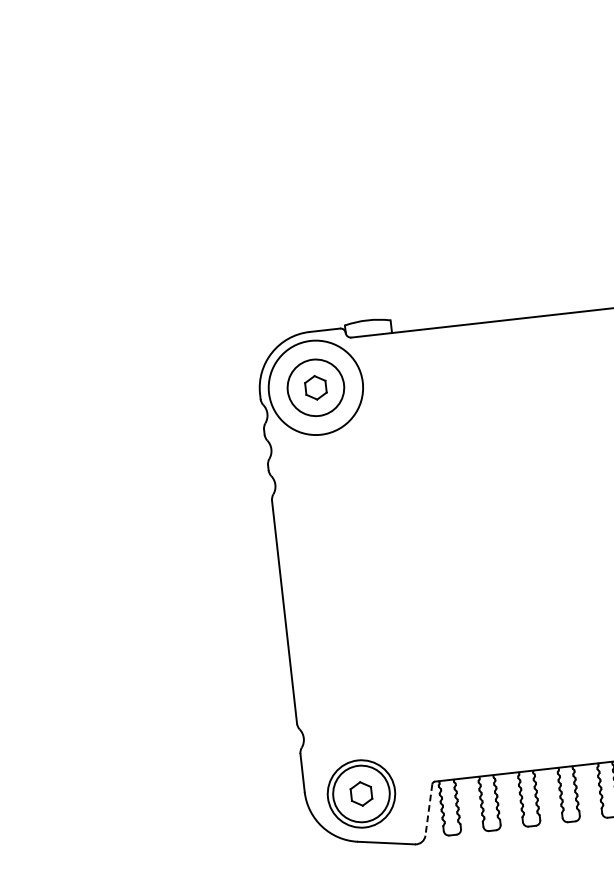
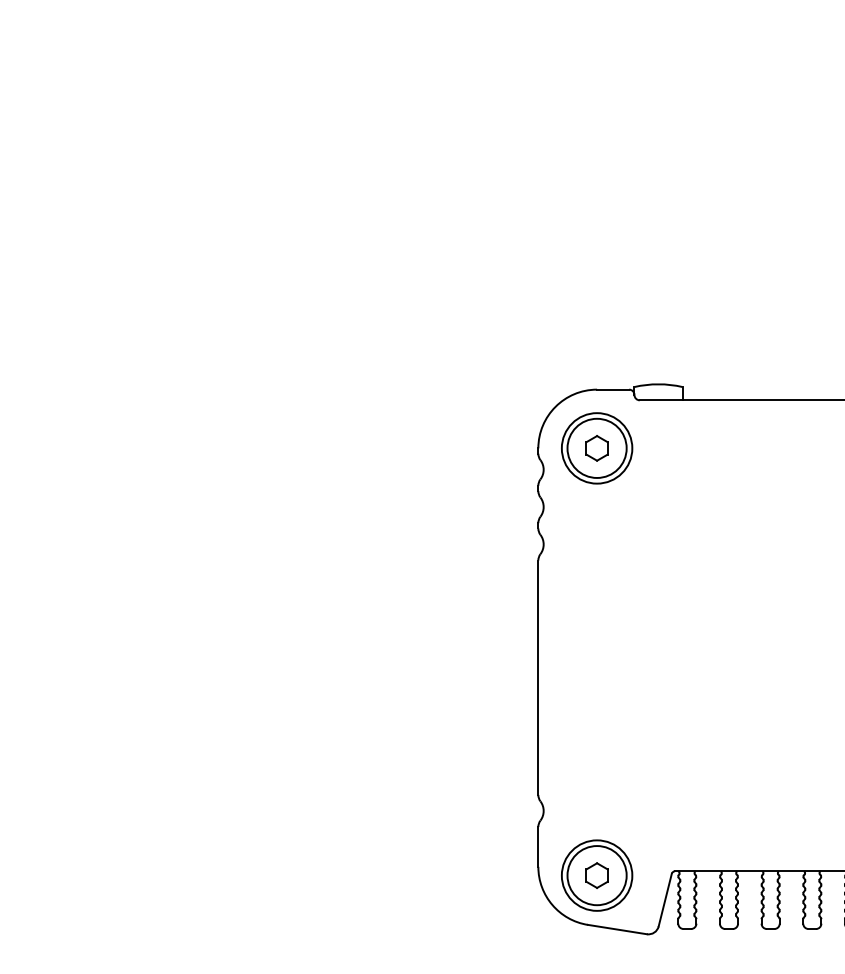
circle: (315, 388) -> (596, 448), size x0.71
line: (429, 810) -> (665, 900), dashed -> solid

